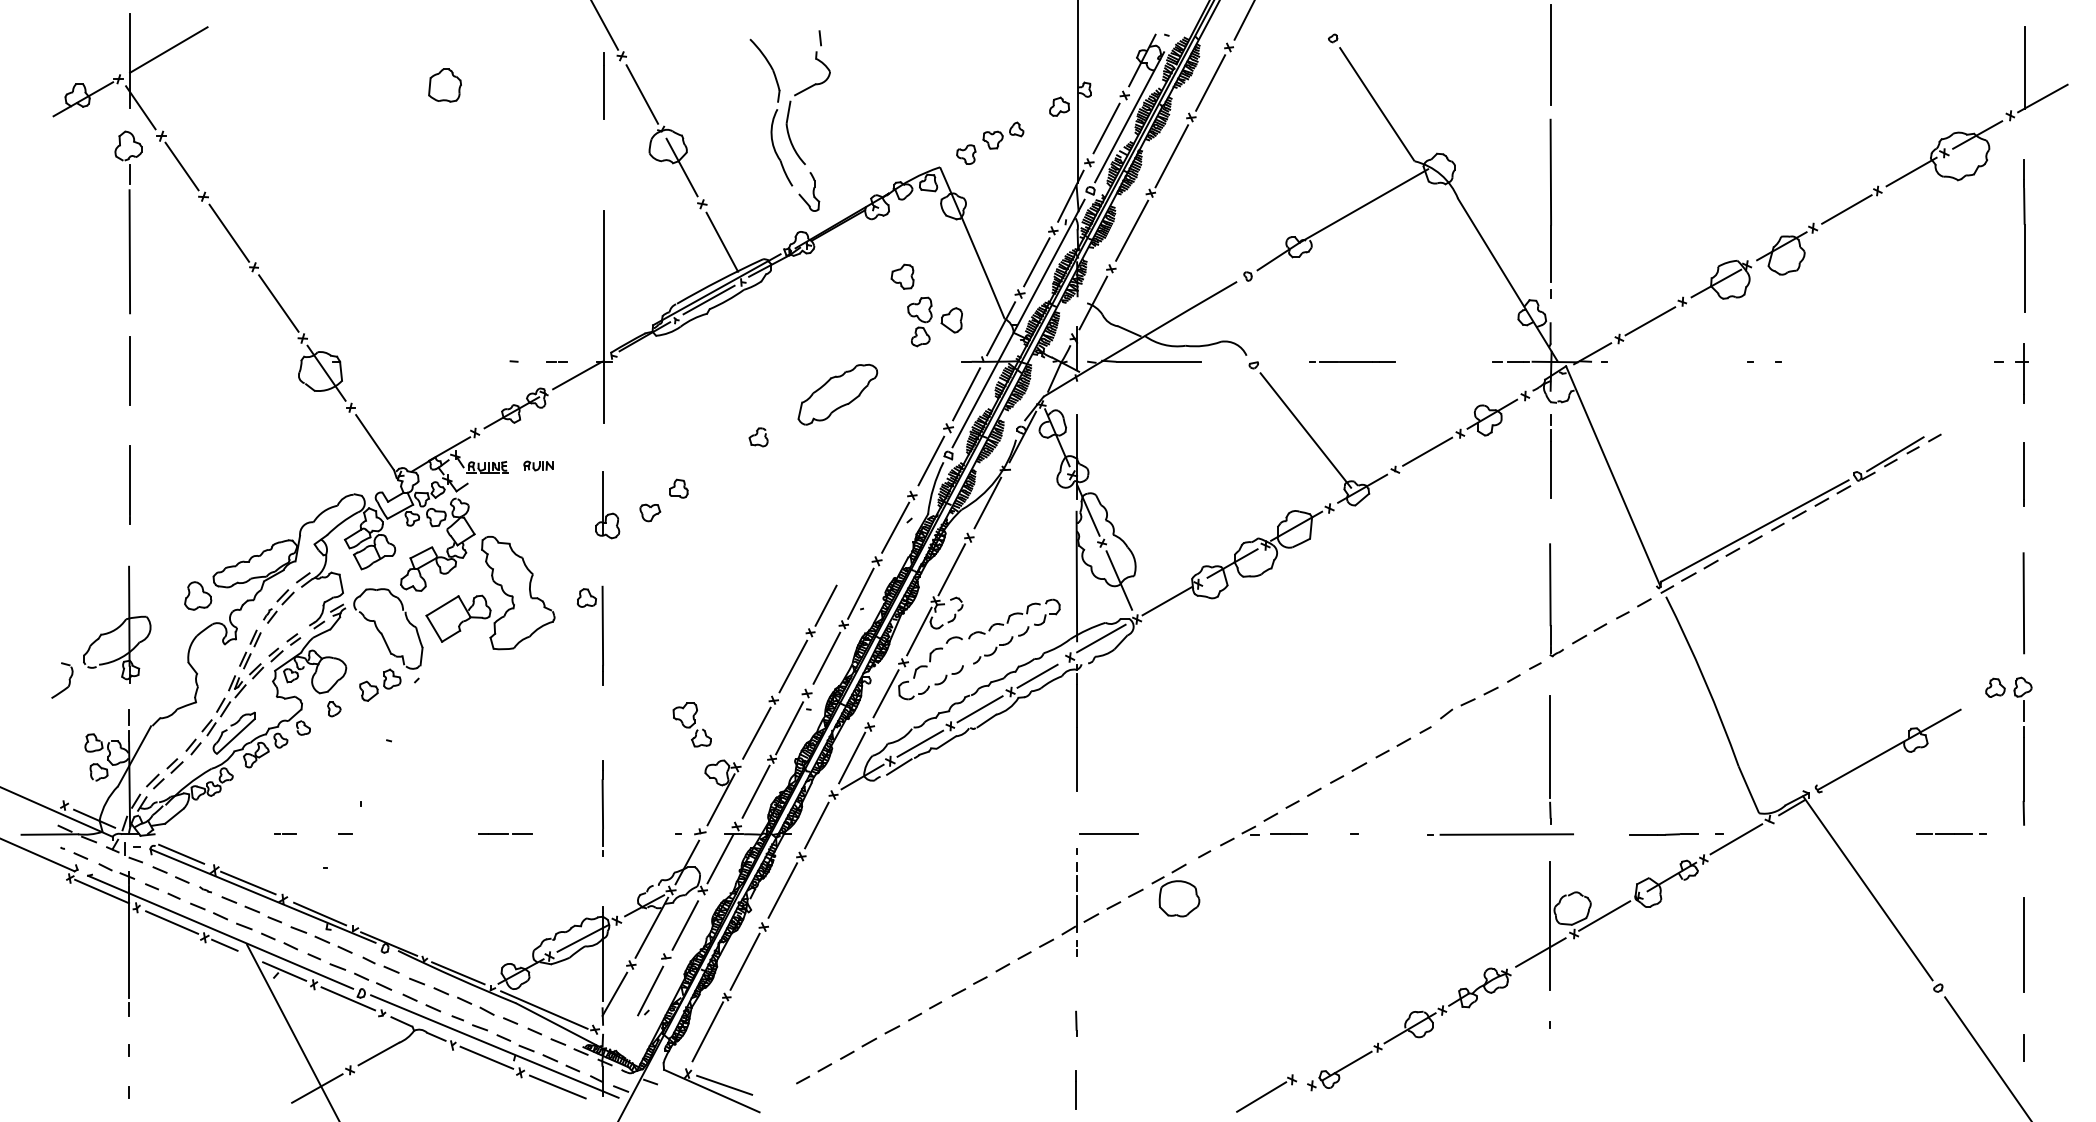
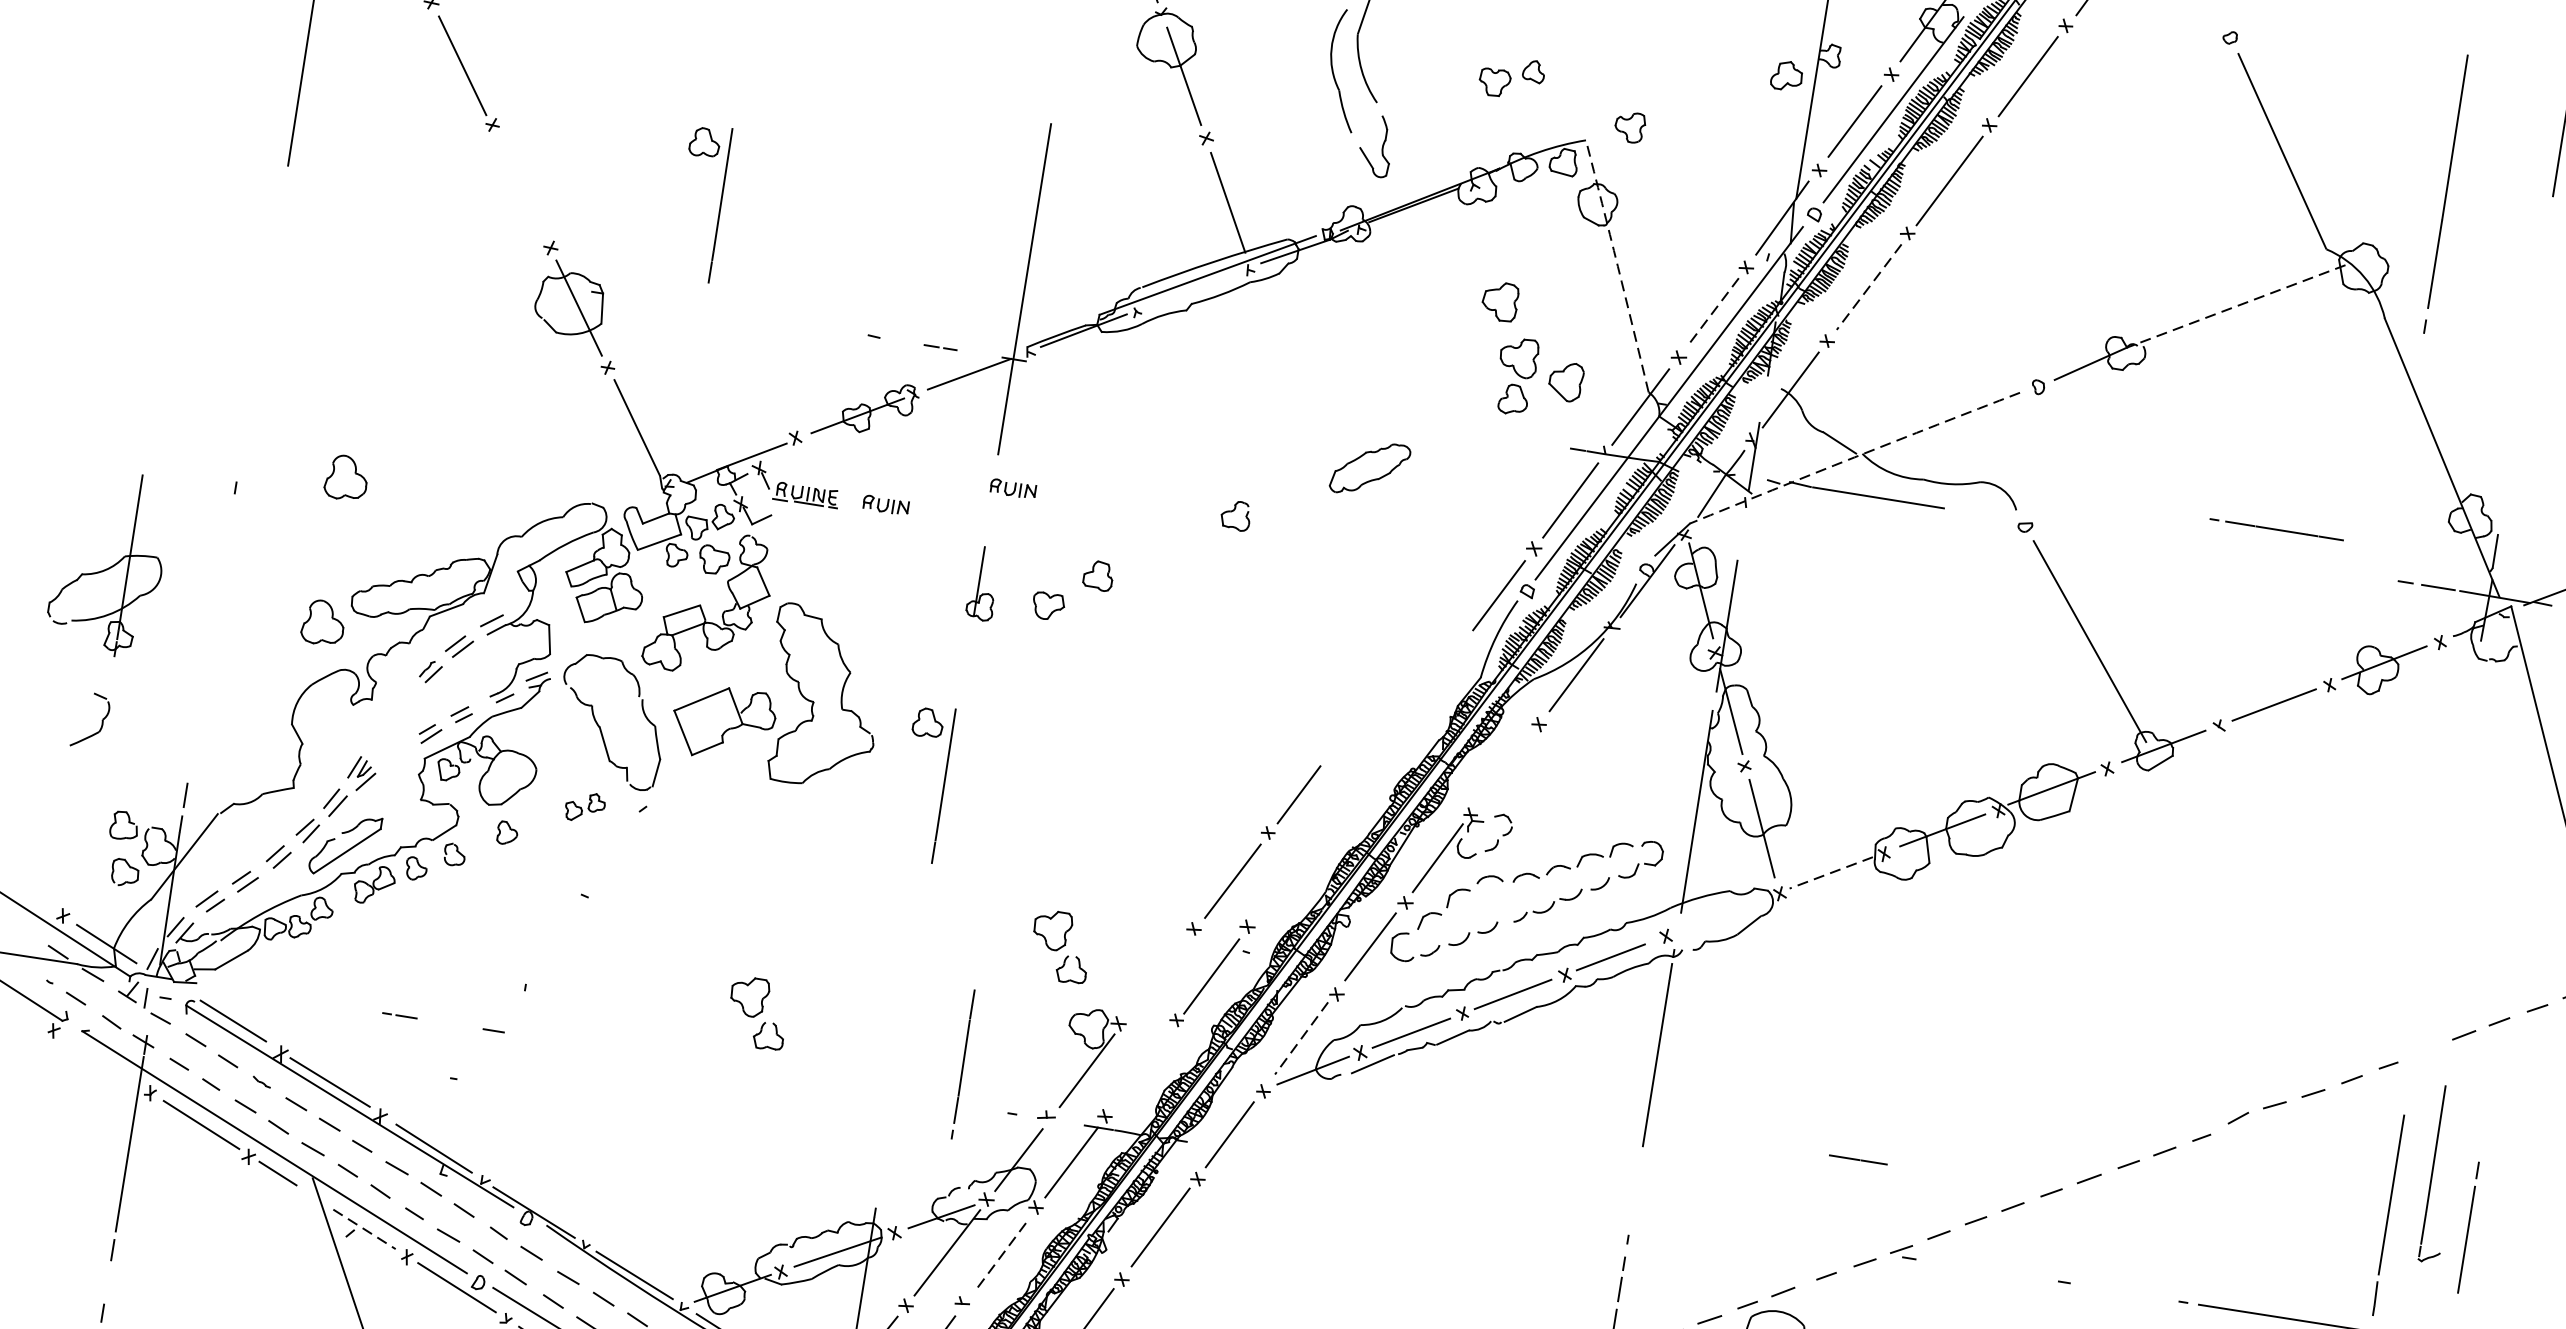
part: (1003, 135) -> (1512, 77), moved
line: (1363, 206) -> (2235, 307), solid -> dashed
line: (1550, 208) -> (2445, 193), moved
line: (1131, 231) -> (1868, 288), solid -> dashed
arc: (972, 242) -> (1617, 265), solid -> dashed
line: (1036, 262) -> (1712, 312), solid -> dashed
part: (404, 294) -> (720, 204), added
line: (708, 299) -> (1192, 288), removed
line: (278, 303) -> (521, 187), removed
arc: (1140, 338) -> (1855, 456), solid -> dashed
line: (1352, 361) -> (2276, 529), moved
line: (129, 370) -> (272, 254), removed
part: (837, 394) -> (1369, 468), size x0.6
part: (616, 442) -> (1013, 488), added
line: (1550, 456) -> (2468, 1227), moved
line: (129, 480) -> (245, 425), removed
part: (198, 502) -> (347, 477), added
part: (607, 505) -> (983, 584), size x0.7
line: (951, 569) -> (1503, 769), removed
part: (864, 587) -> (1363, 775), removed
part: (1556, 600) -> (2441, 1175), moved
line: (1166, 601) -> (1830, 873), solid -> dashed
part: (117, 624) -> (110, 562), moved
line: (1101, 638) -> (1719, 914), removed
part: (251, 654) -> (392, 727), removed
part: (380, 684) -> (585, 806), size x0.6
line: (756, 732) -> (1159, 974), removed
line: (851, 758) -> (1300, 1038), solid -> dashed
line: (755, 791) -> (1142, 1066), removed
part: (508, 796) -> (756, 1012), added
line: (602, 808) -> (962, 1064), moved
line: (505, 833) -> (742, 1069), removed
line: (1108, 833) -> (1682, 1219), removed
line: (1288, 833) -> (1858, 1158), moved
line: (102, 891) -> (100, 1059), removed
line: (685, 925) -> (1000, 1257), solid -> dashed
line: (285, 971) -> (365, 1229), solid -> dashed

